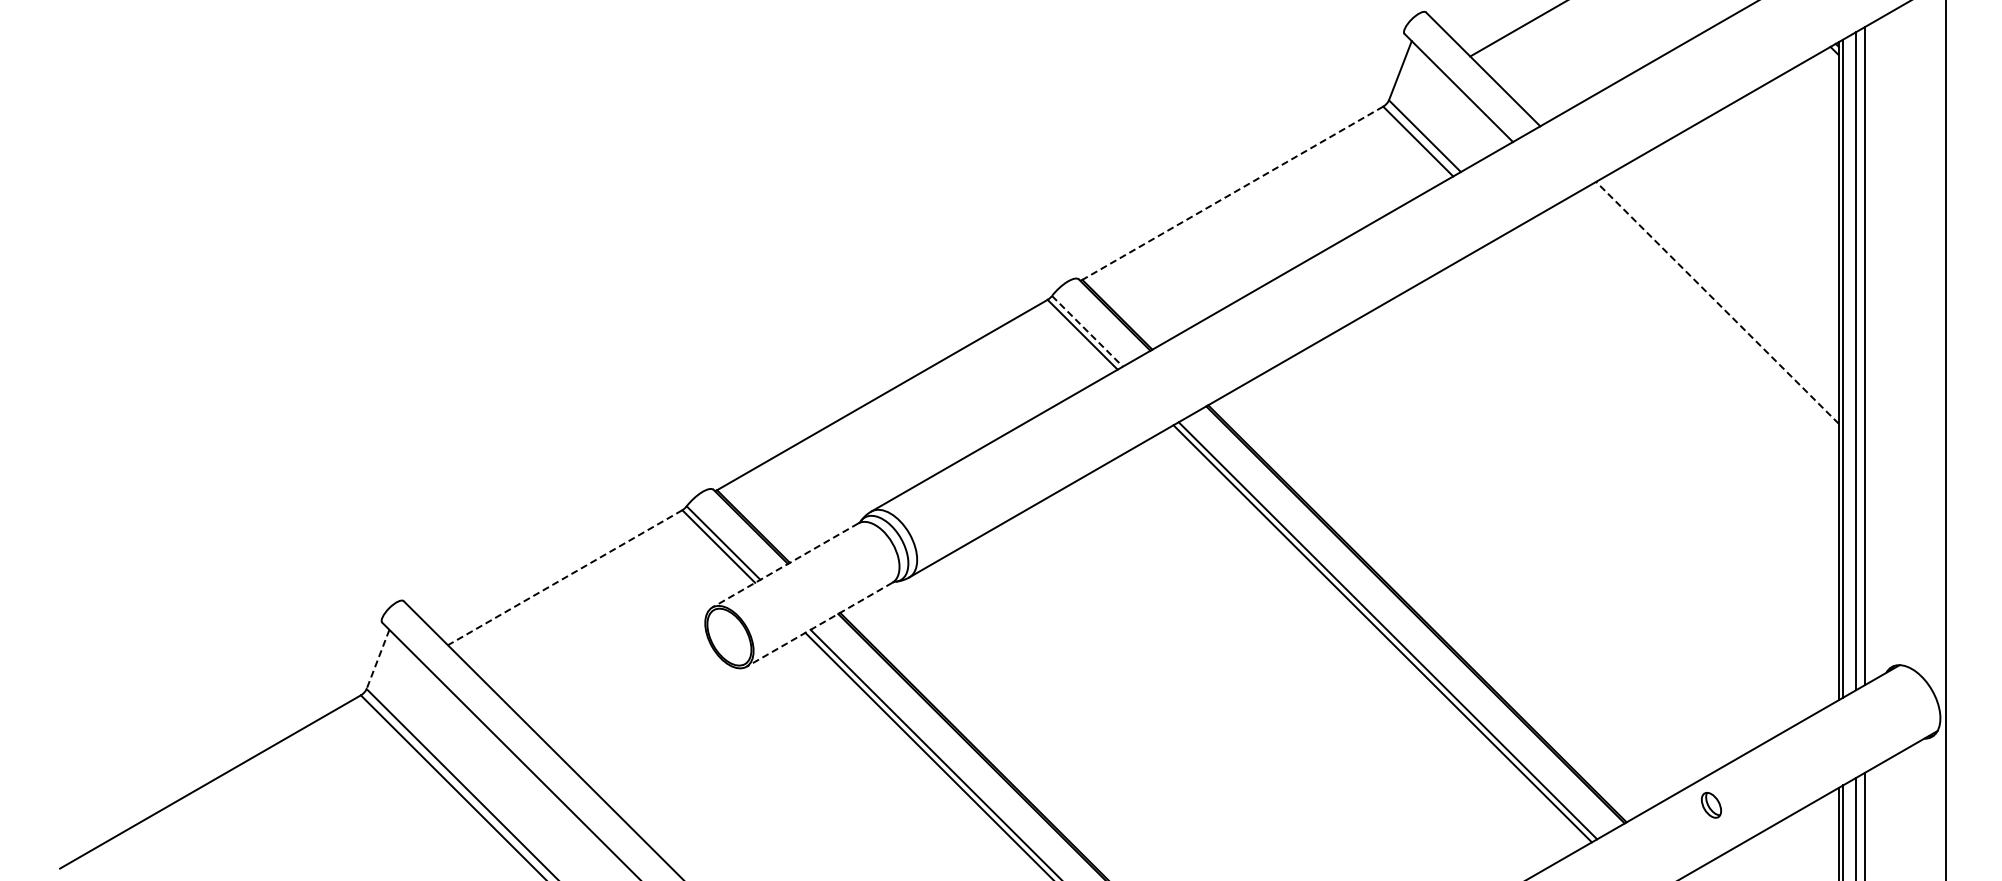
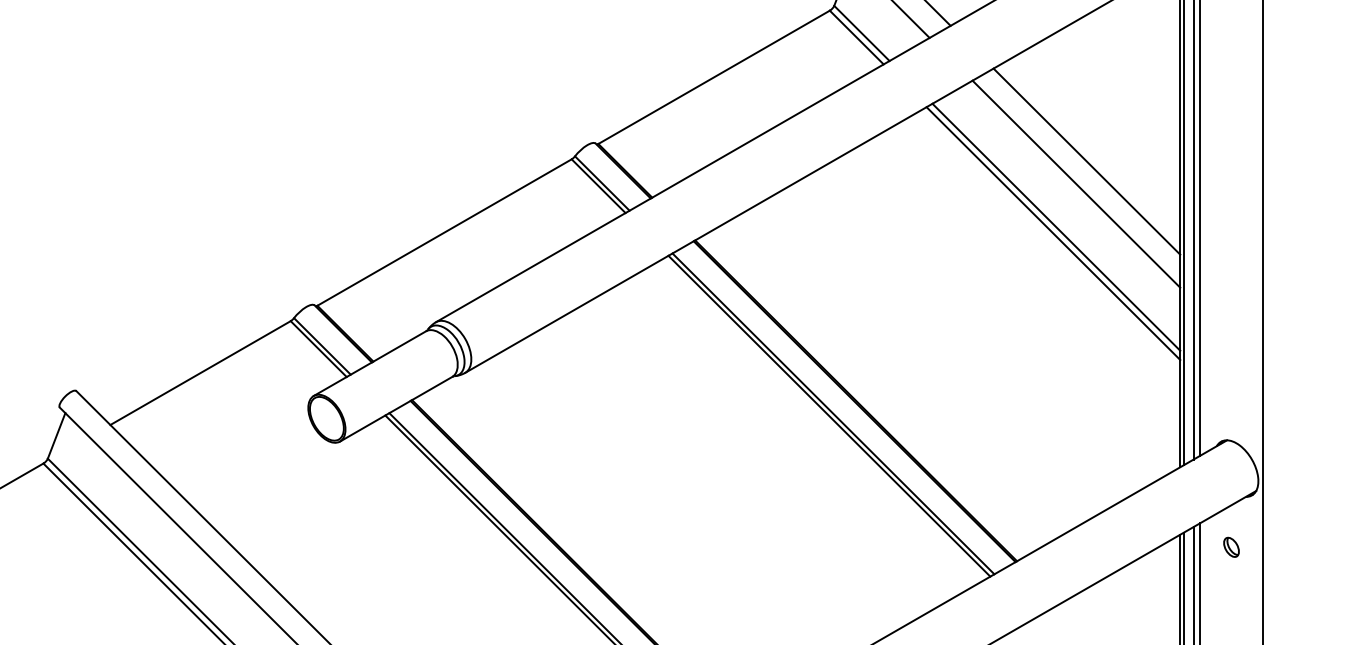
line: (1232, 193) -> (713, 77), dashed -> solid
line: (1717, 302) -> (1086, 161), dashed -> solid
line: (1087, 331) -> (602, 183), dashed -> solid
line: (1703, 331) -> (1076, 183), added
line: (1677, 387) -> (1056, 226), added
line: (1673, 396) -> (1053, 233), added
line: (784, 565) -> (369, 363), dashed -> solid
line: (564, 577) -> (200, 372), dashed -> solid
line: (819, 625) -> (396, 409), dashed -> solid
line: (378, 659) -> (56, 435), dashed -> solid
part: (1711, 805) -> (1231, 547), moved

